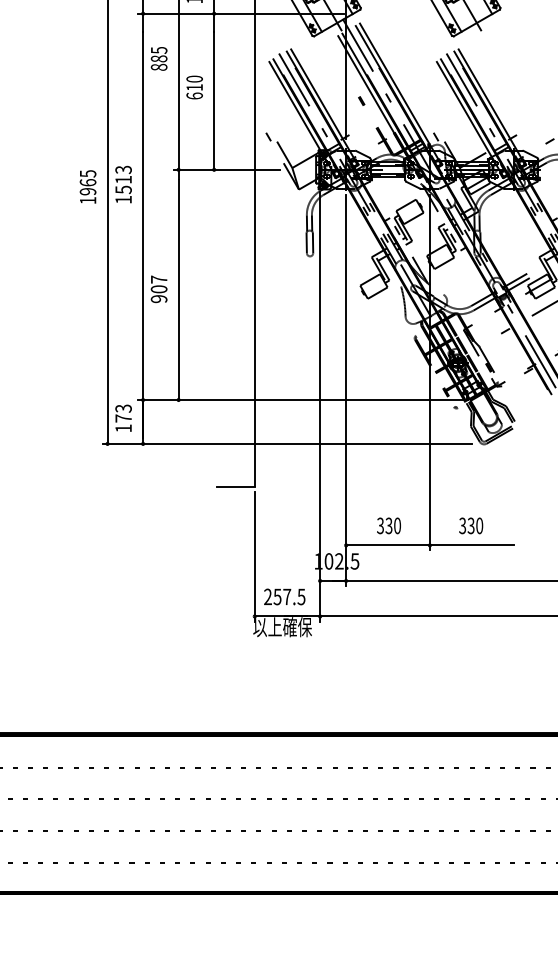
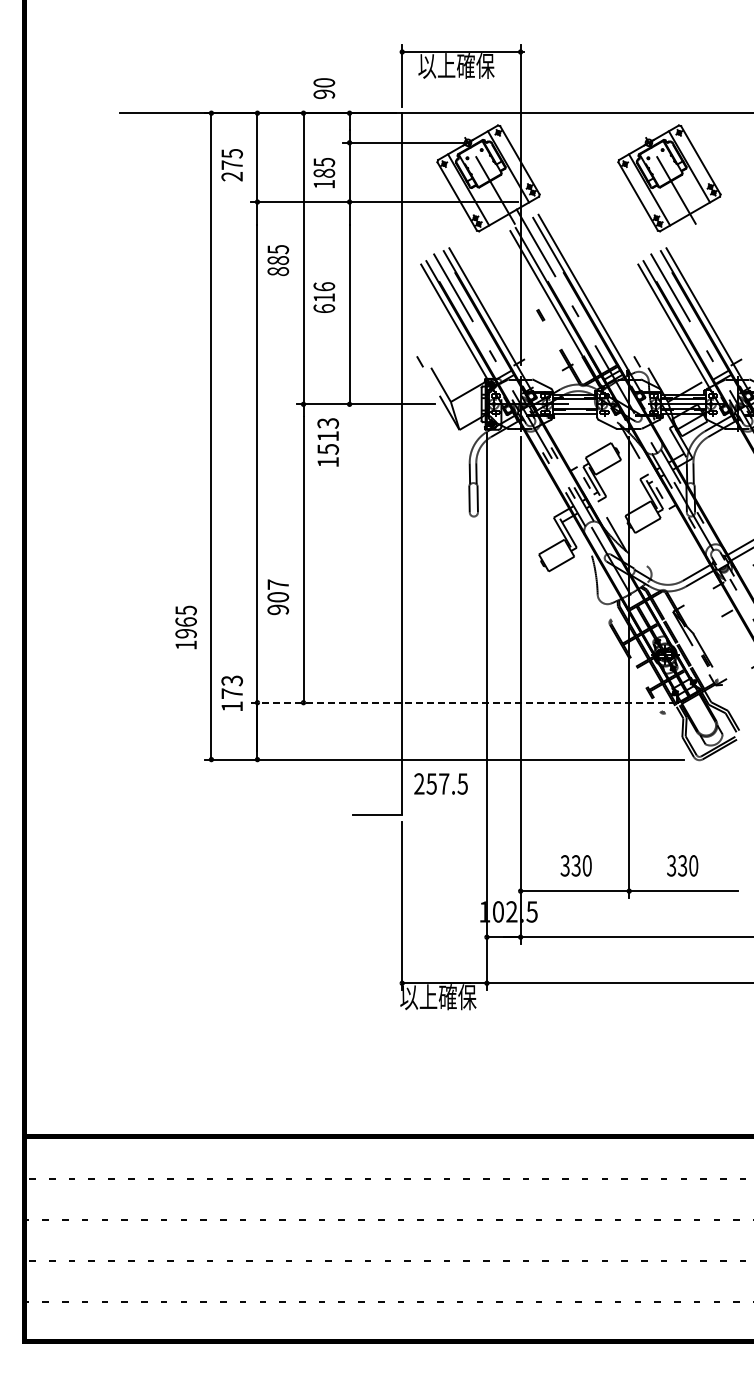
text: (194, 78) -> (323, 286), 610 -> 616
text: (123, 184) -> (327, 442), moved
text: (87, 186) -> (185, 627), moved
text: (159, 289) -> (278, 597), moved
line: (300, 399) -> (461, 702), solid -> dashed
text: (123, 417) -> (231, 692), moved
text: (284, 596) -> (440, 783), moved

